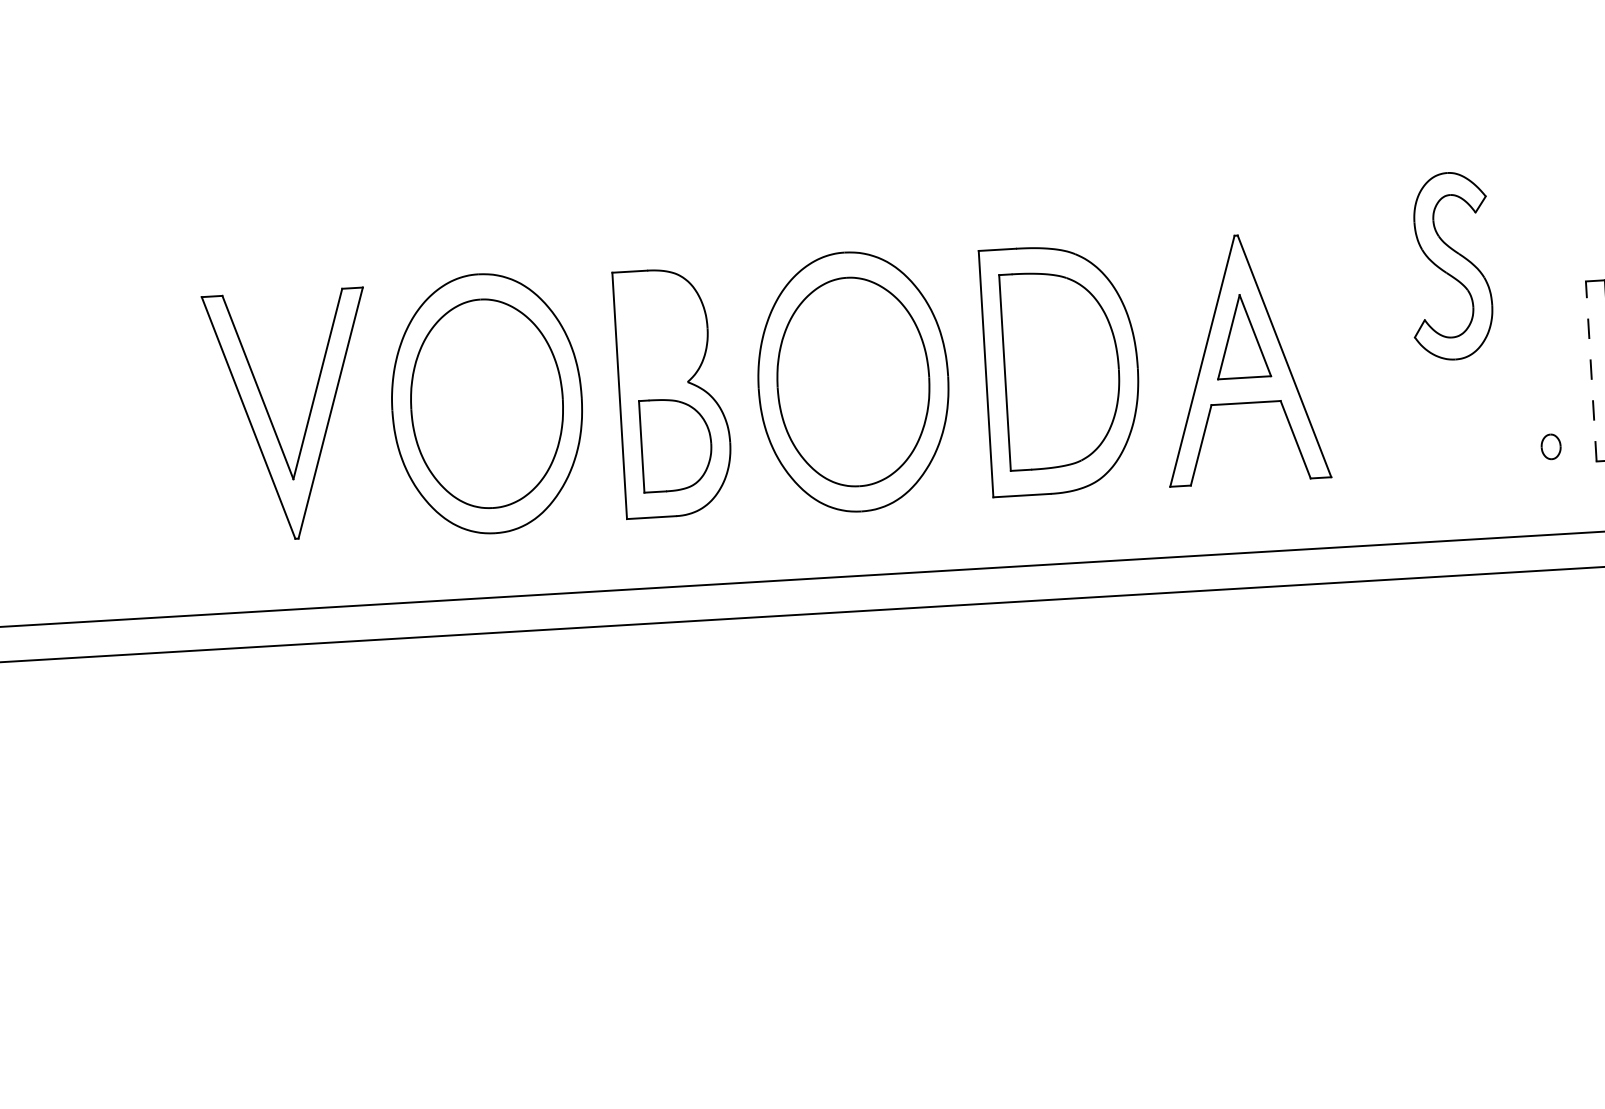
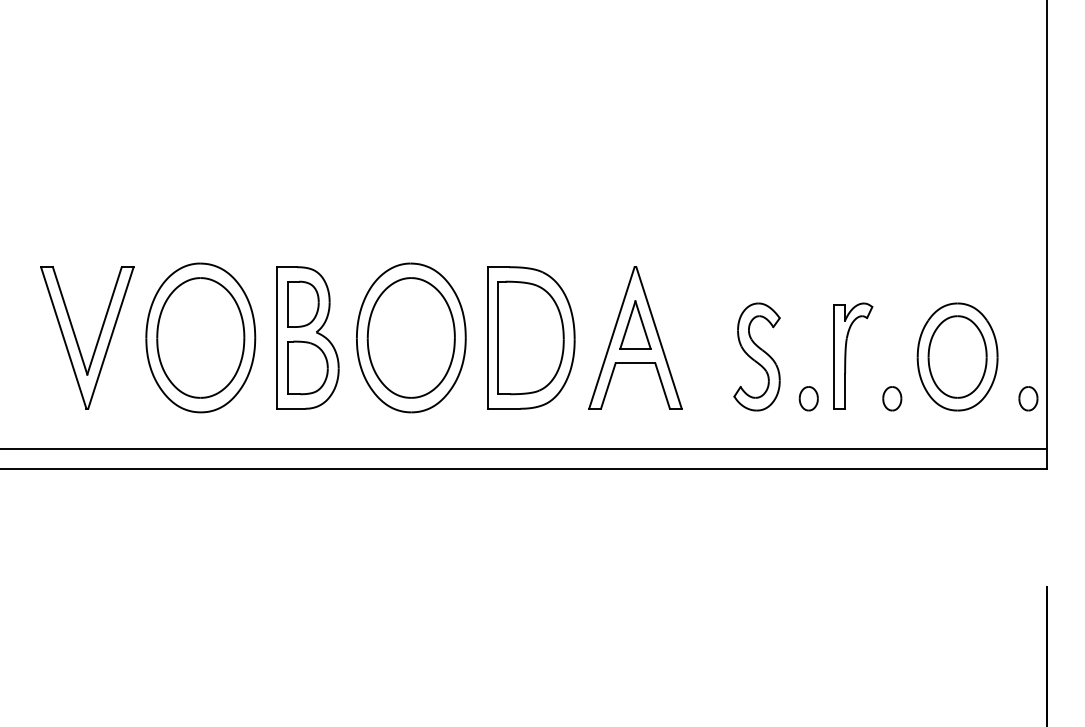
part: (1449, 265) -> (756, 356), moved
part: (662, 333) -> (303, 303), added
line: (1591, 372) -> (834, 357), dashed -> solid
part: (1550, 446) -> (808, 398), size x1.67

